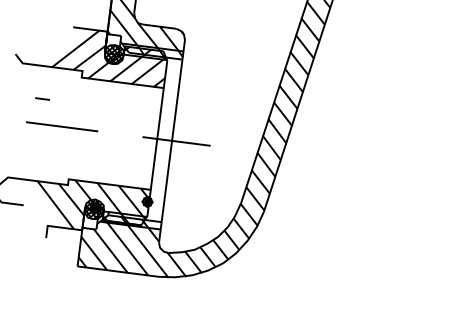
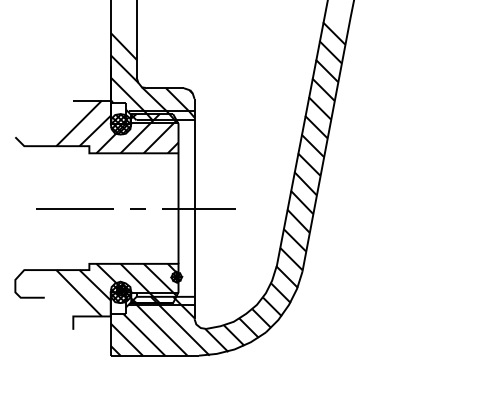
line: (41, 98) -> (137, 208), moved

